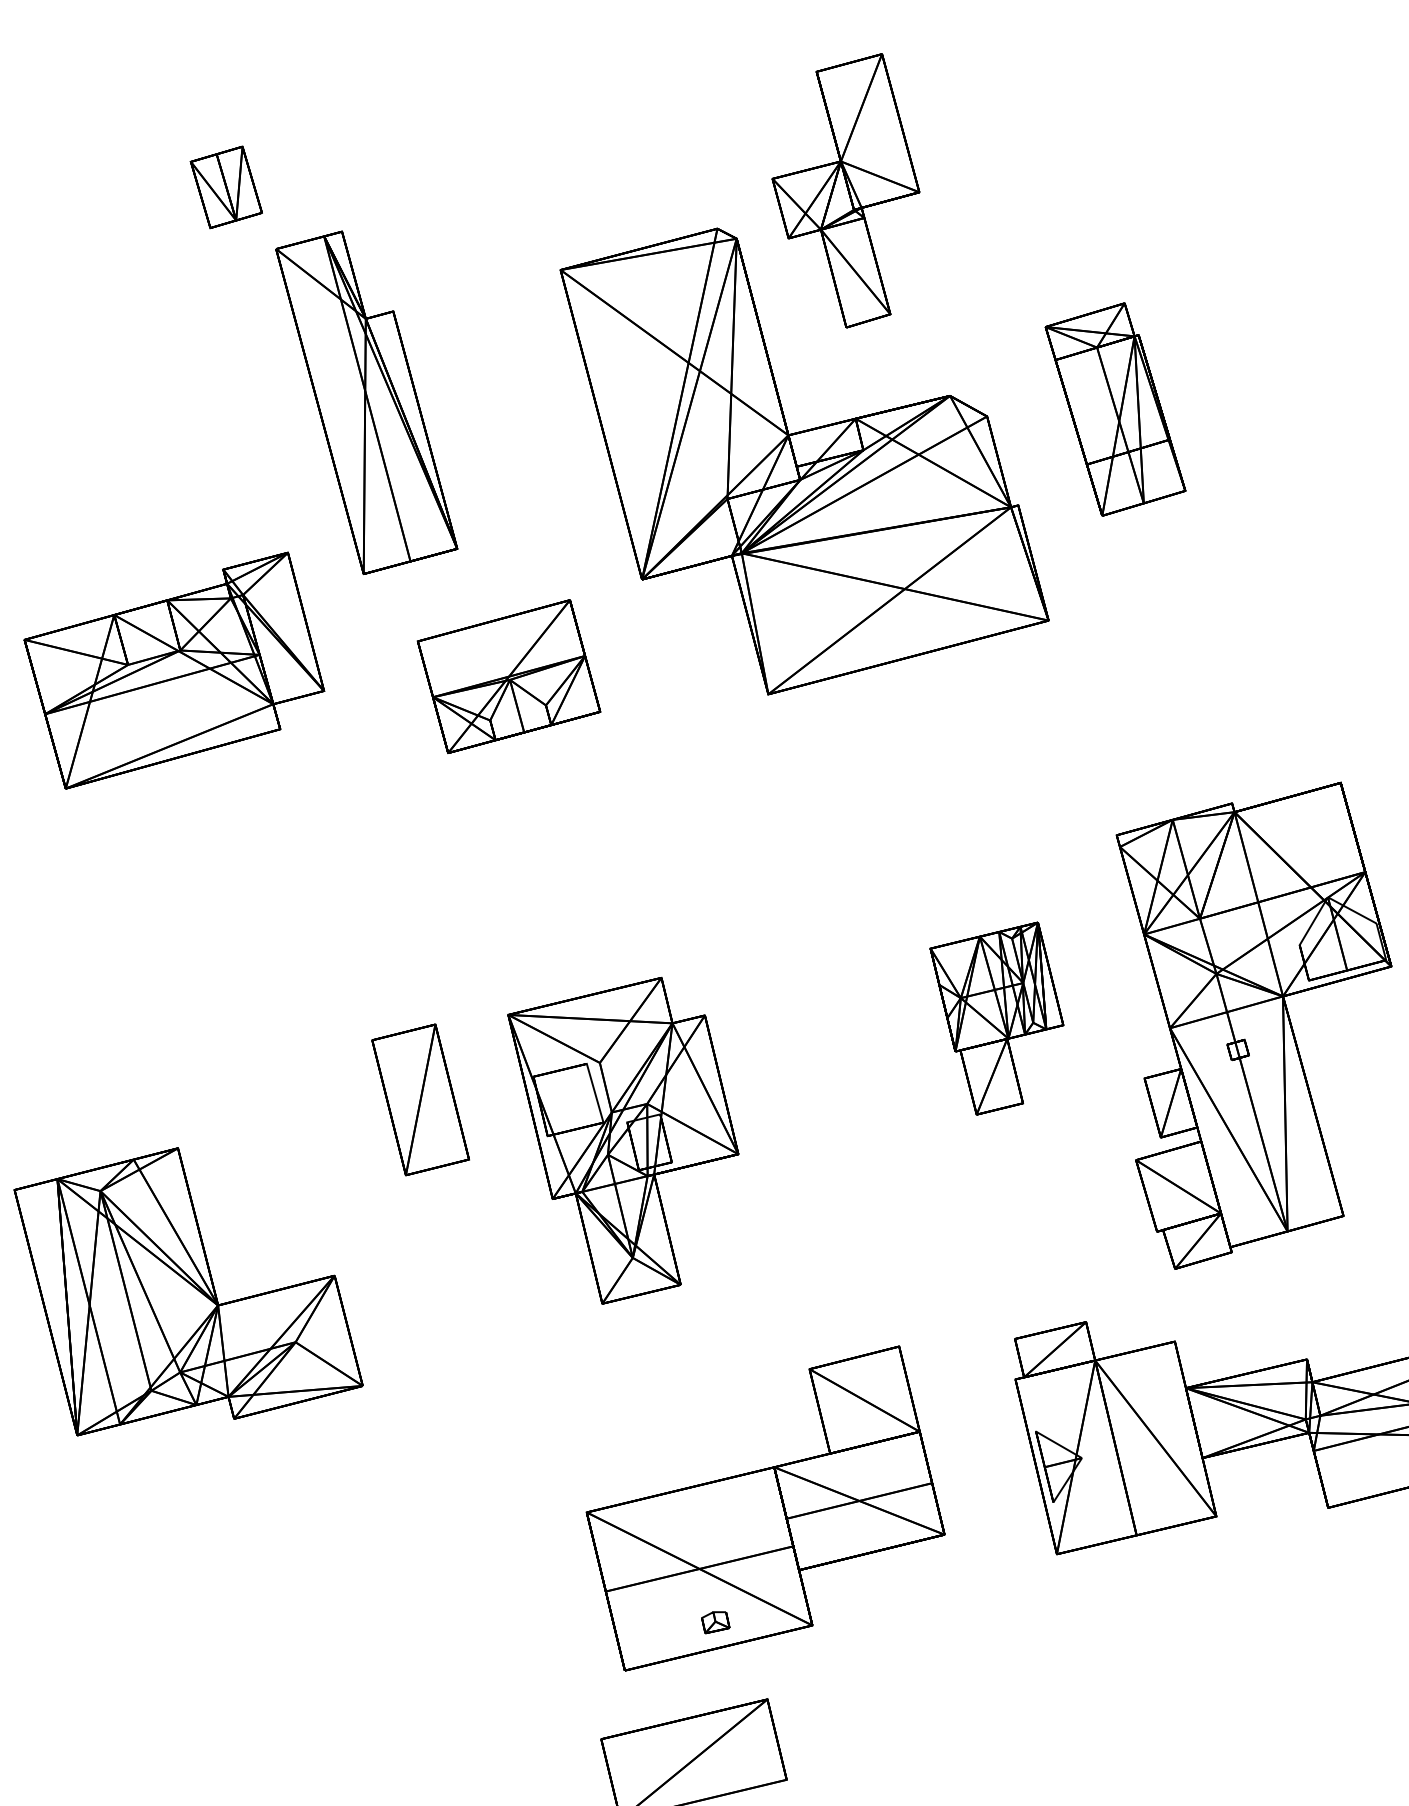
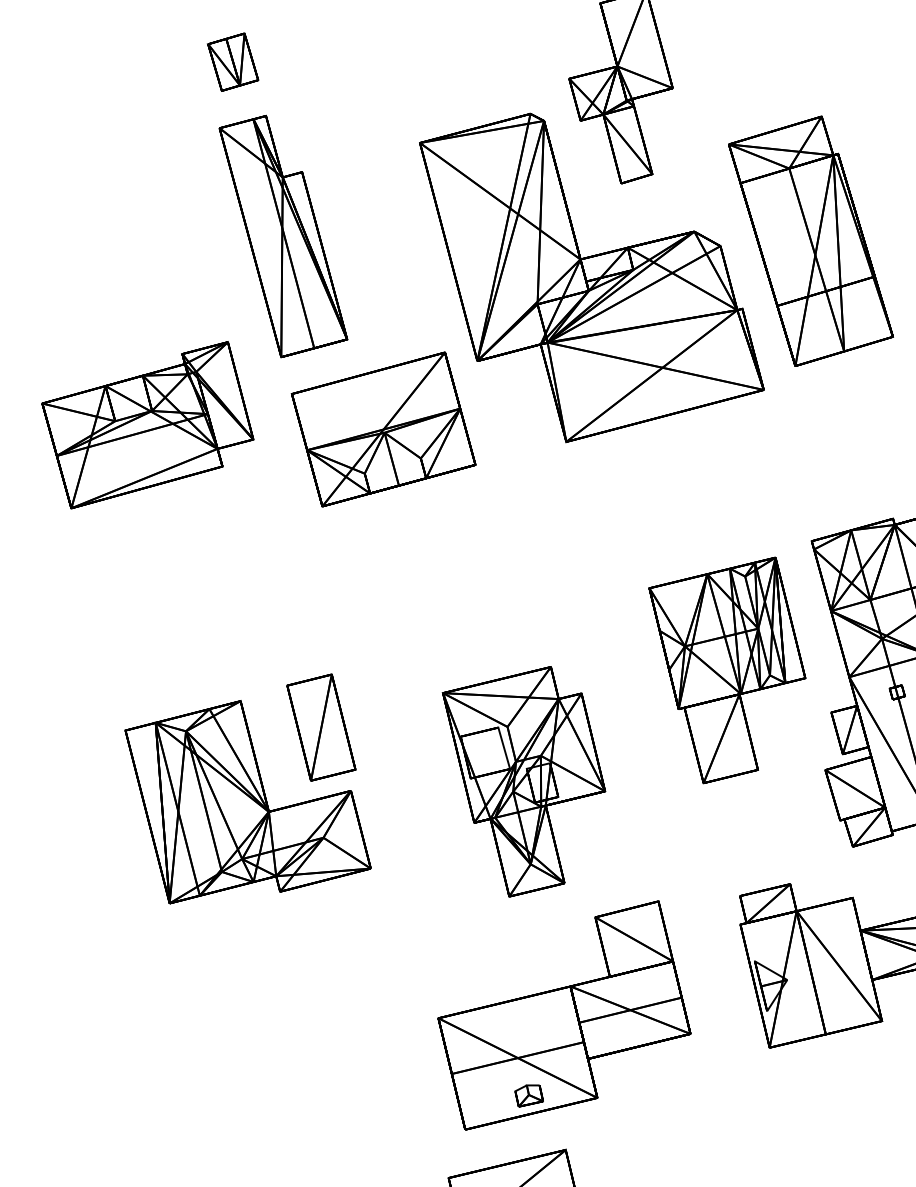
part: (225, 187) -> (232, 62), moved
part: (1115, 409) -> (810, 241), size x1.67
part: (508, 676) -> (383, 429), size x1.43
part: (996, 1018) -> (727, 670), size x1.67
part: (623, 1140) -> (524, 781), moved
part: (188, 1291) -> (248, 802), moved
part: (715, 1622) -> (529, 1095), size x1.43

